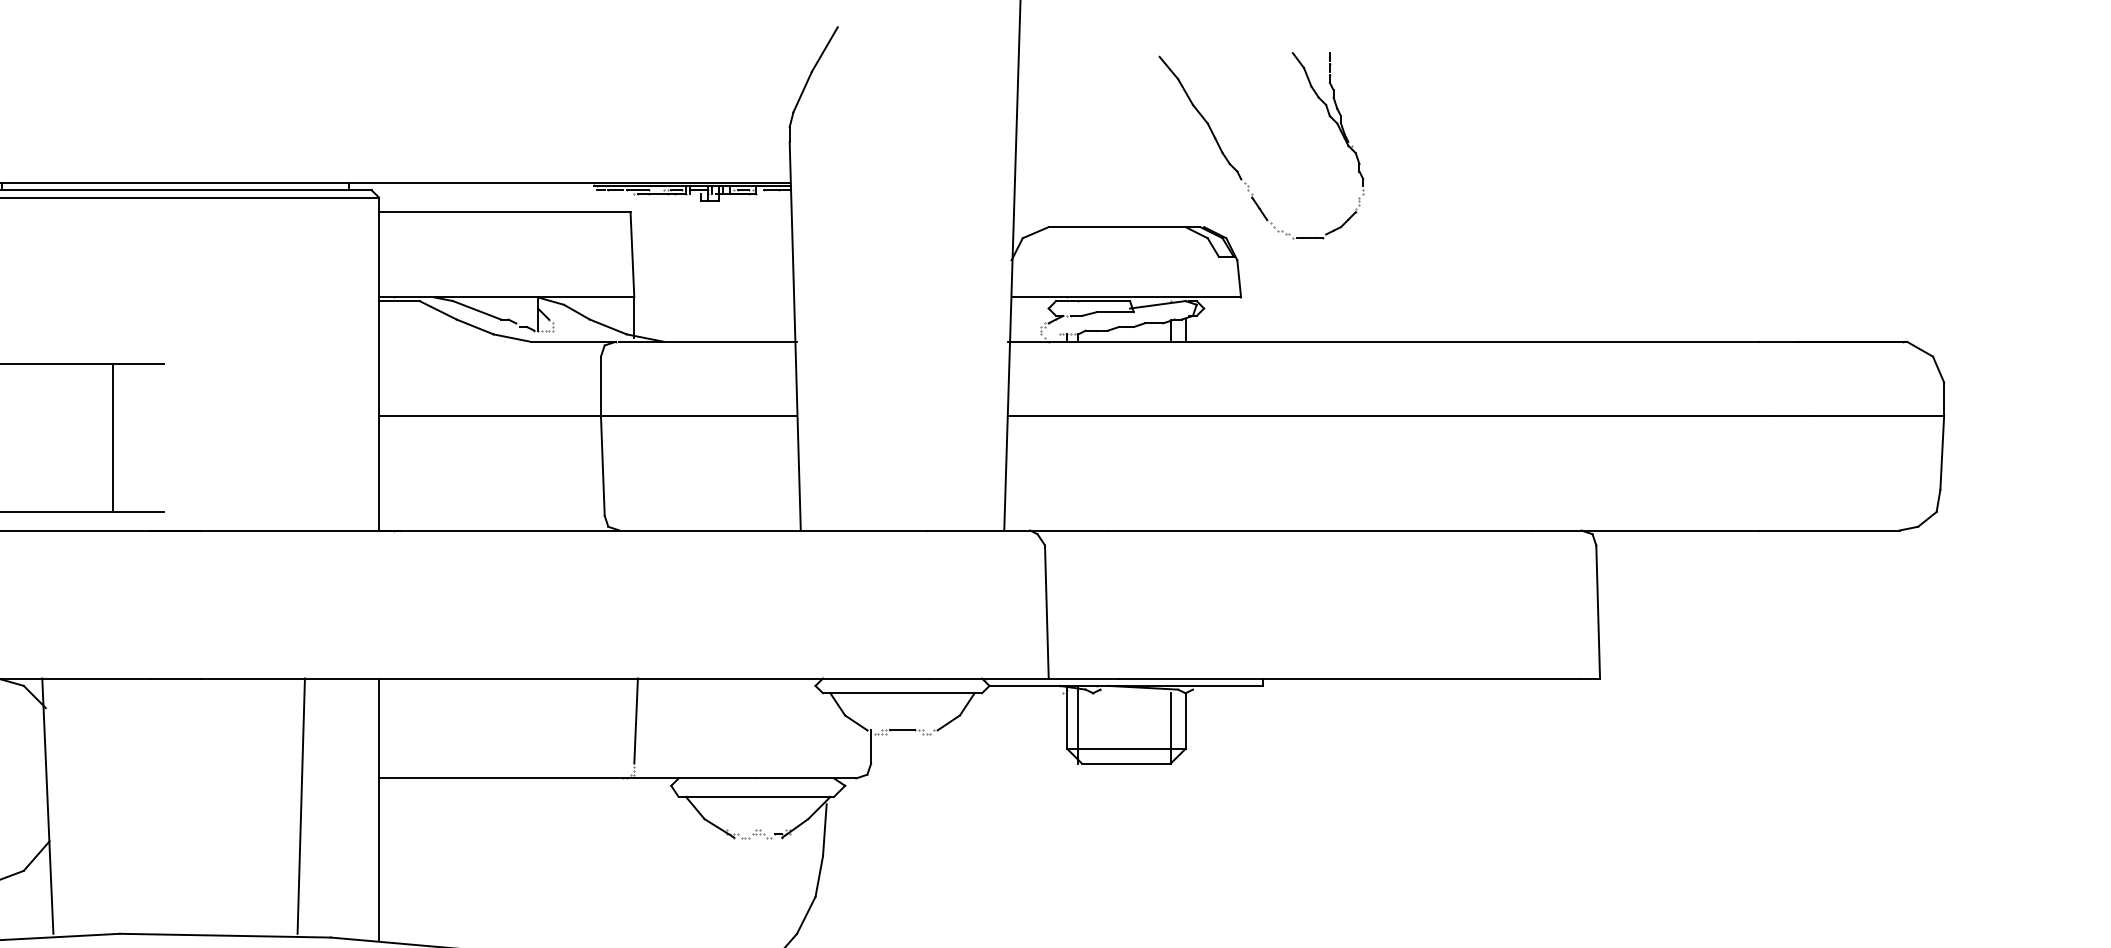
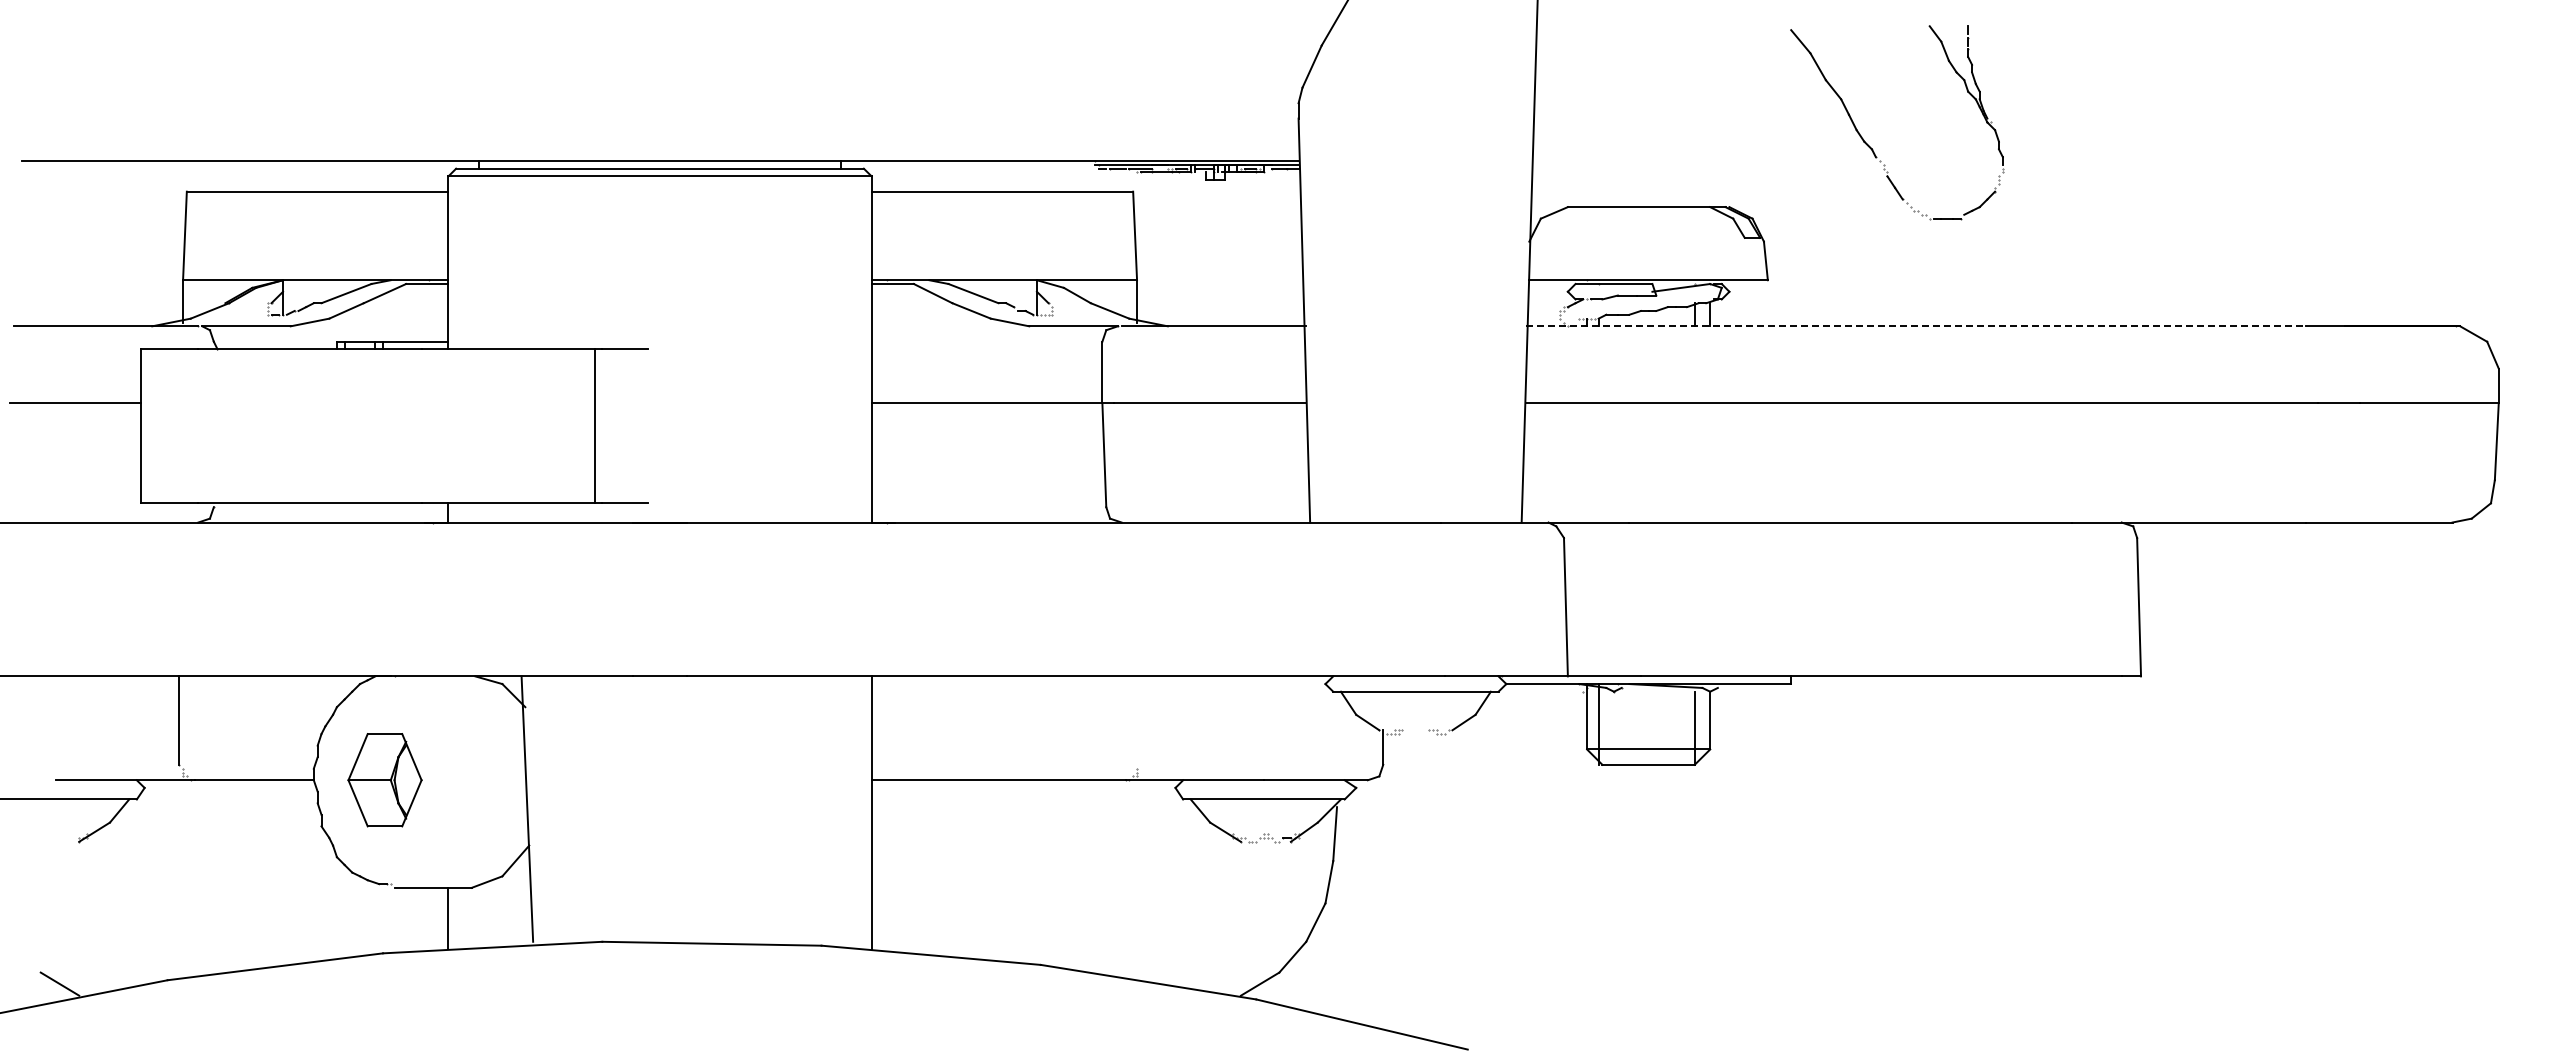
part: (1236, 169) -> (1871, 147), moved
line: (1384, 341) -> (1916, 326), solid -> dashed
line: (635, 720) -> (1138, 720), removed
line: (902, 730) -> (1415, 730), removed
line: (300, 805) -> (790, 808), removed

